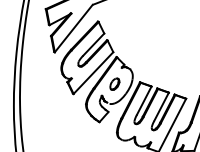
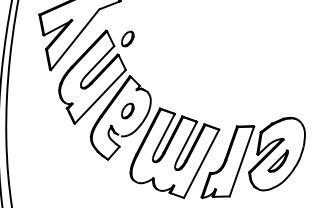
part: (114, 27) -> (127, 38), added

